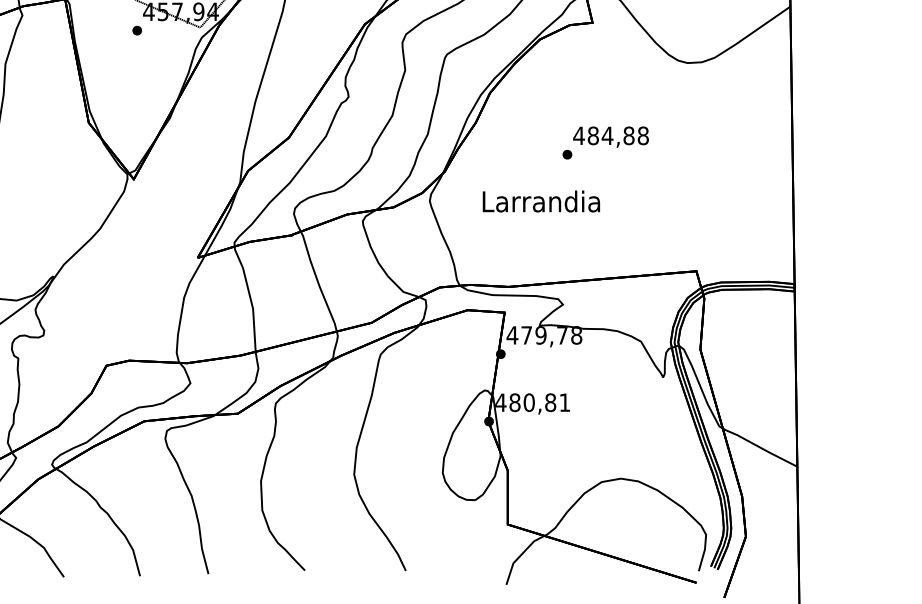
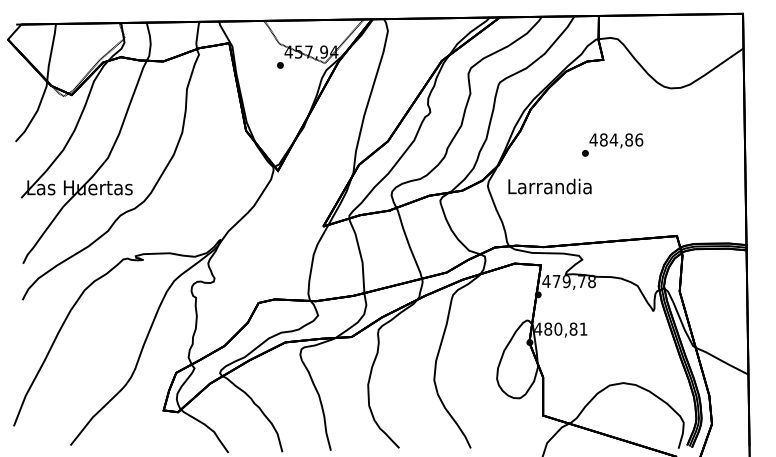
text: (643, 135) -> (639, 139), 484,88 -> 484,86
text: (540, 201) -> (549, 186), moved

